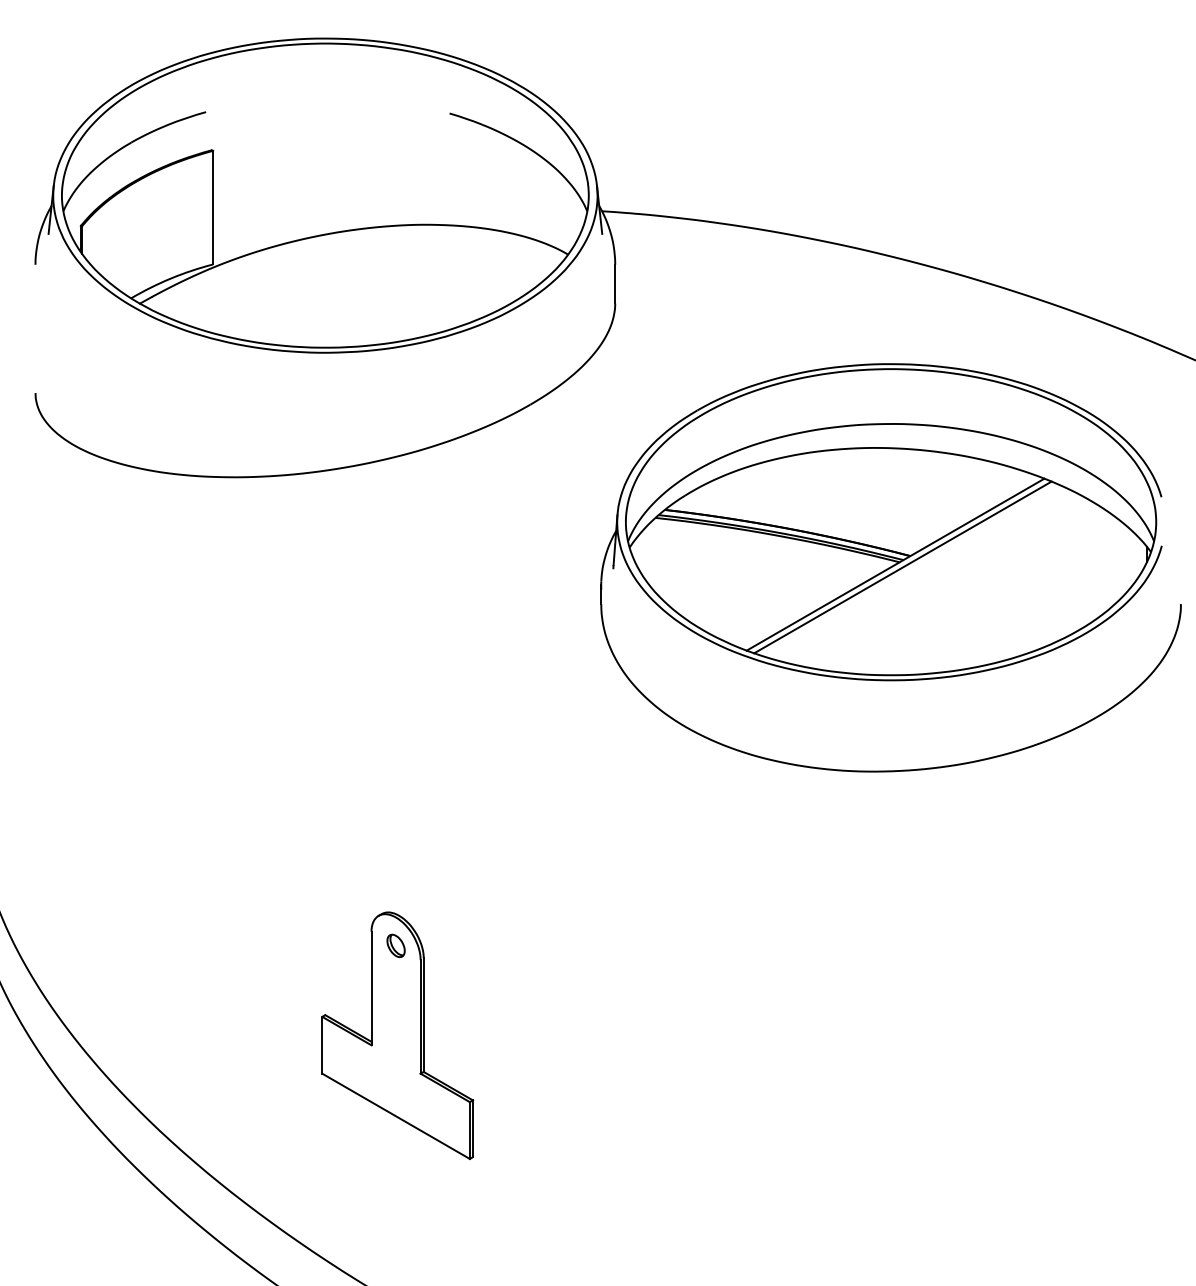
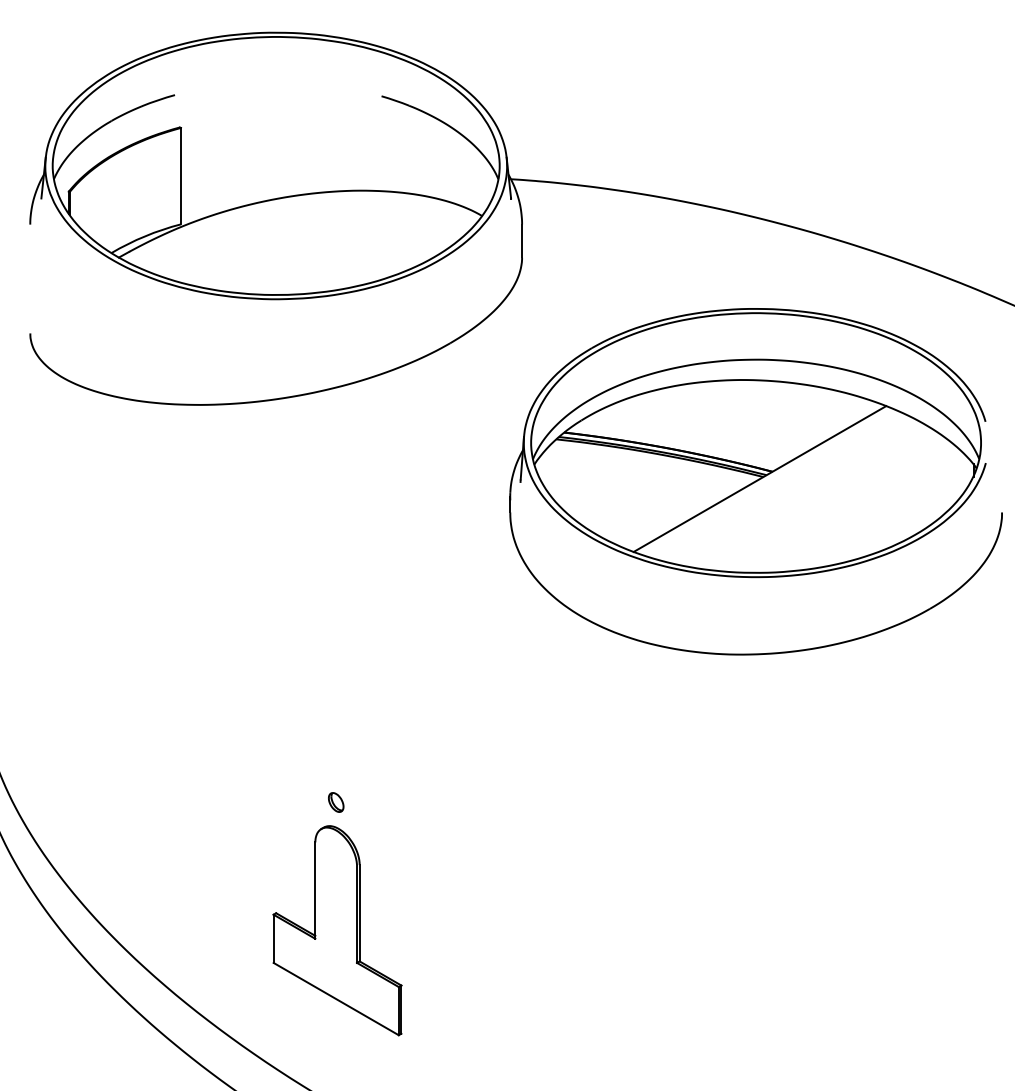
line: (903, 567) -> (766, 481), removed
part: (397, 1035) -> (337, 930), moved

